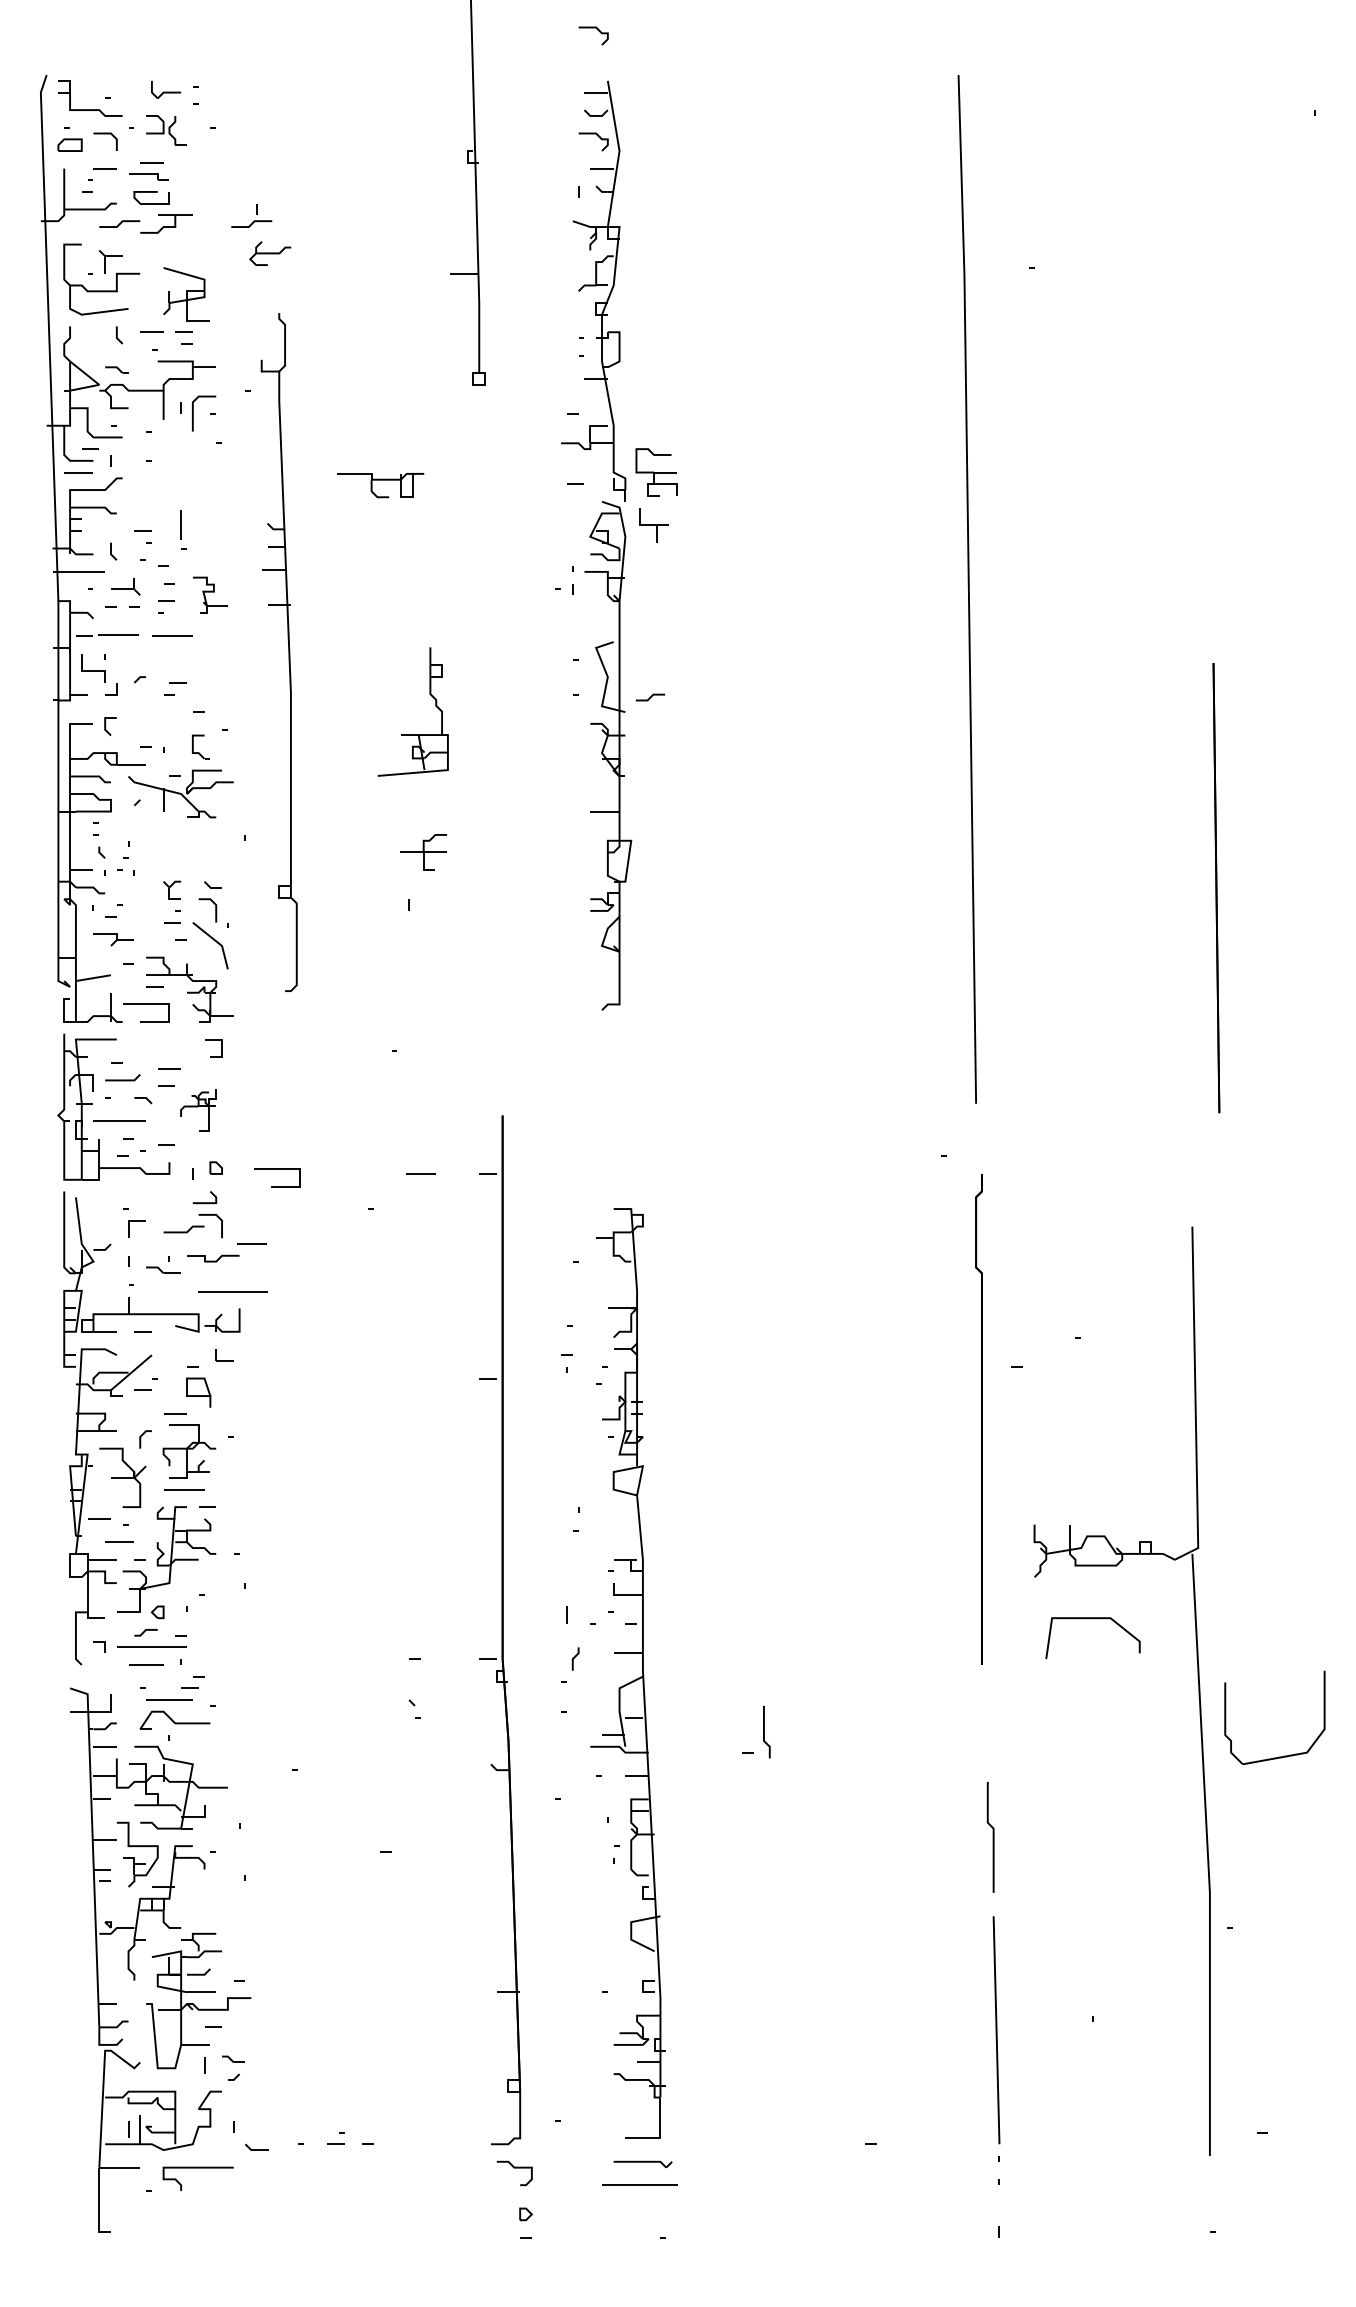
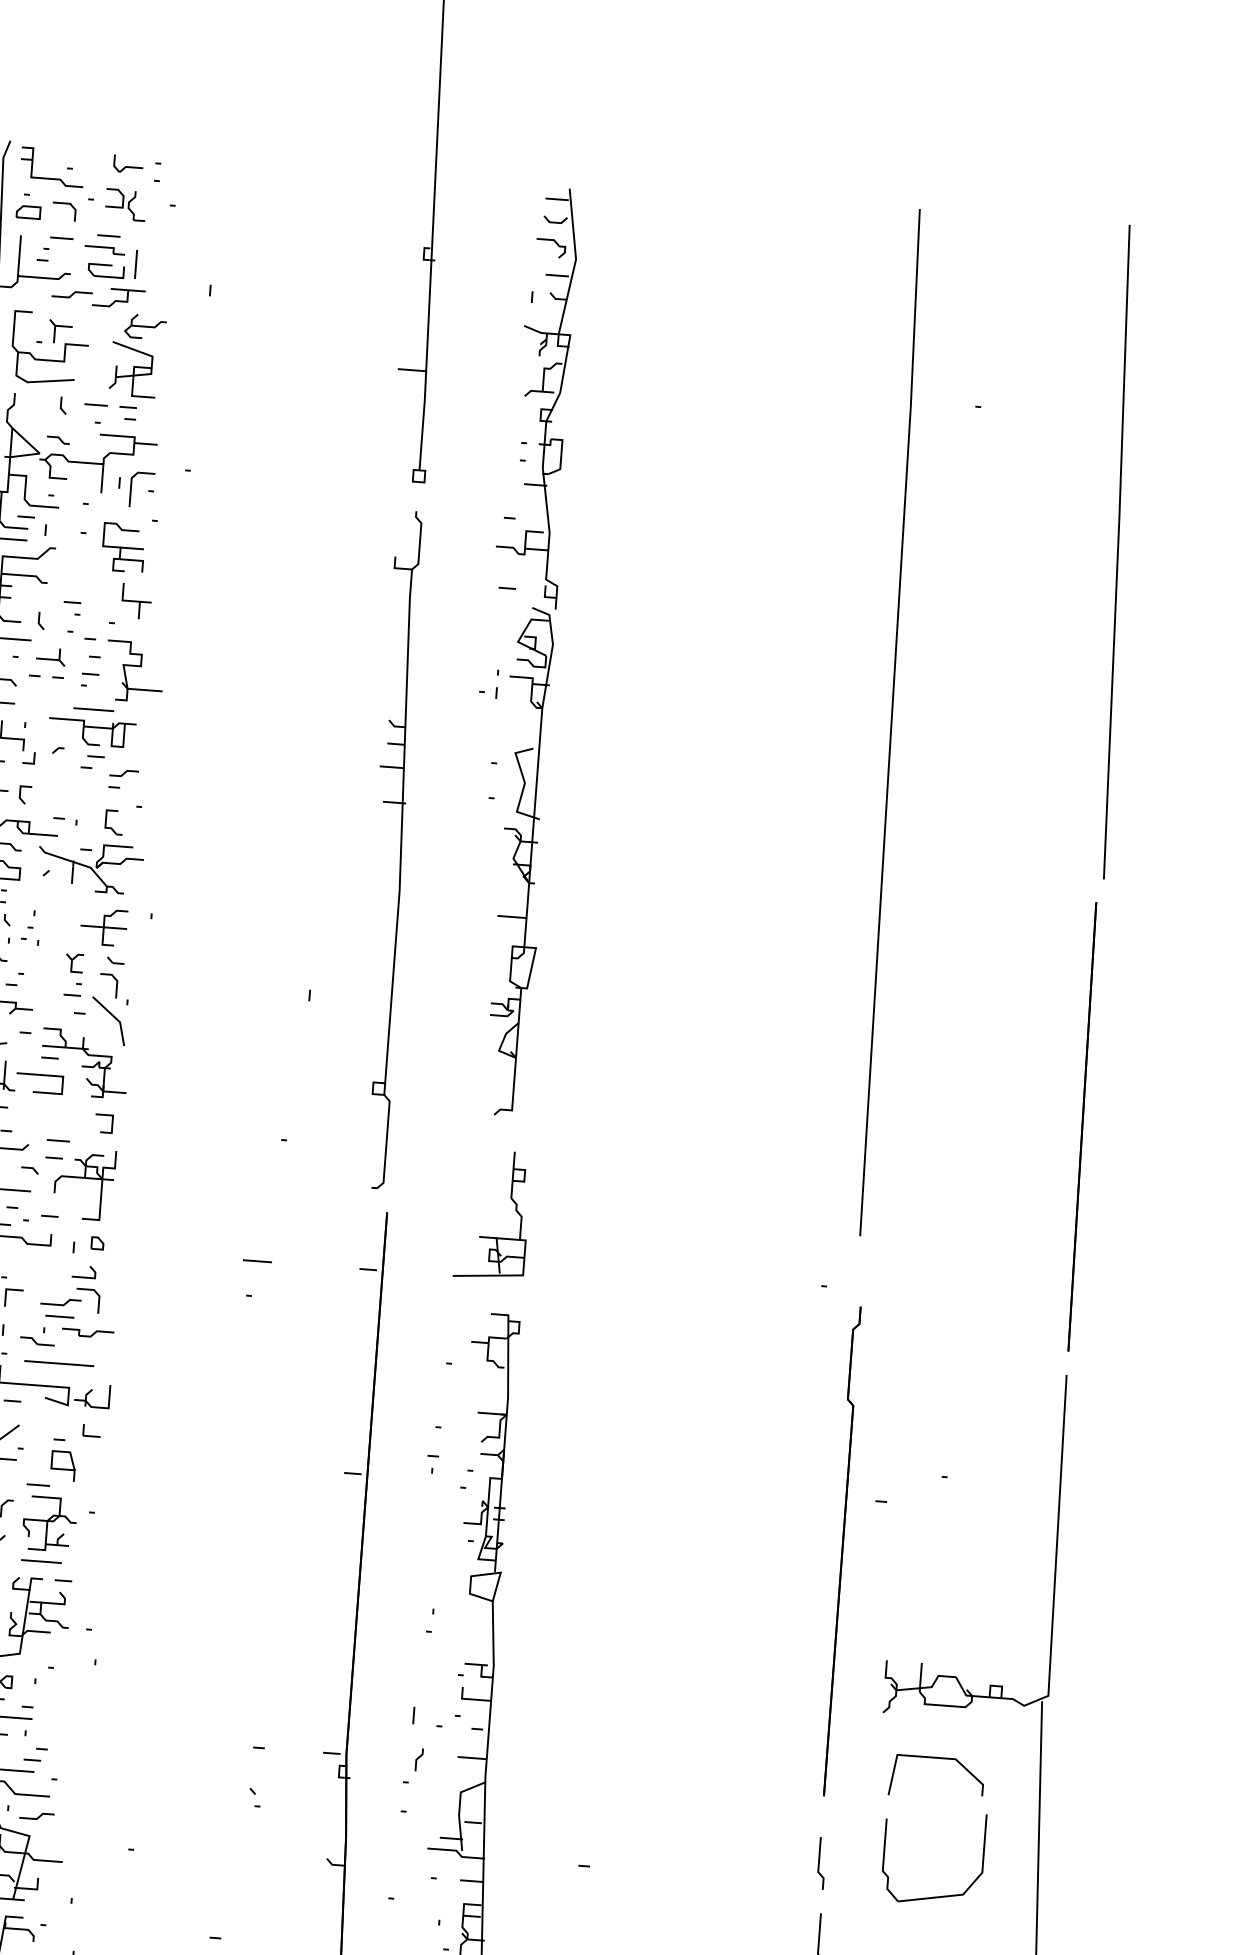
curve: (597, 30) -> (563, 137), removed
line: (251, 223) -> (203, 304), removed
part: (270, 253) -> (145, 326), moved
line: (1180, 402) -> (1116, 552), added
part: (656, 472) -> (123, 547), moved
part: (380, 485) -> (92, 732), moved
line: (180, 524) -> (135, 263), moved
part: (653, 525) -> (136, 601), moved
part: (210, 594) -> (134, 670), size x1.67
line: (118, 634) -> (40, 703), removed
part: (288, 652) -> (400, 850), moved
line: (649, 697) -> (123, 773), moved
part: (412, 734) -> (490, 1237), moved
part: (423, 852) -> (103, 927), moved
line: (1216, 888) -> (1082, 1127), moved
part: (198, 1110) -> (84, 1184), size x1.67
line: (277, 1169) -> (158, 1249), removed
line: (420, 1173) -> (257, 1260), moved
line: (251, 1243) -> (59, 1316), moved
line: (232, 1291) -> (58, 1363), moved
line: (764, 1731) -> (819, 1862), moved
line: (199, 1744) -> (37, 1816), added
part: (1278, 1756) -> (934, 1896), moved

